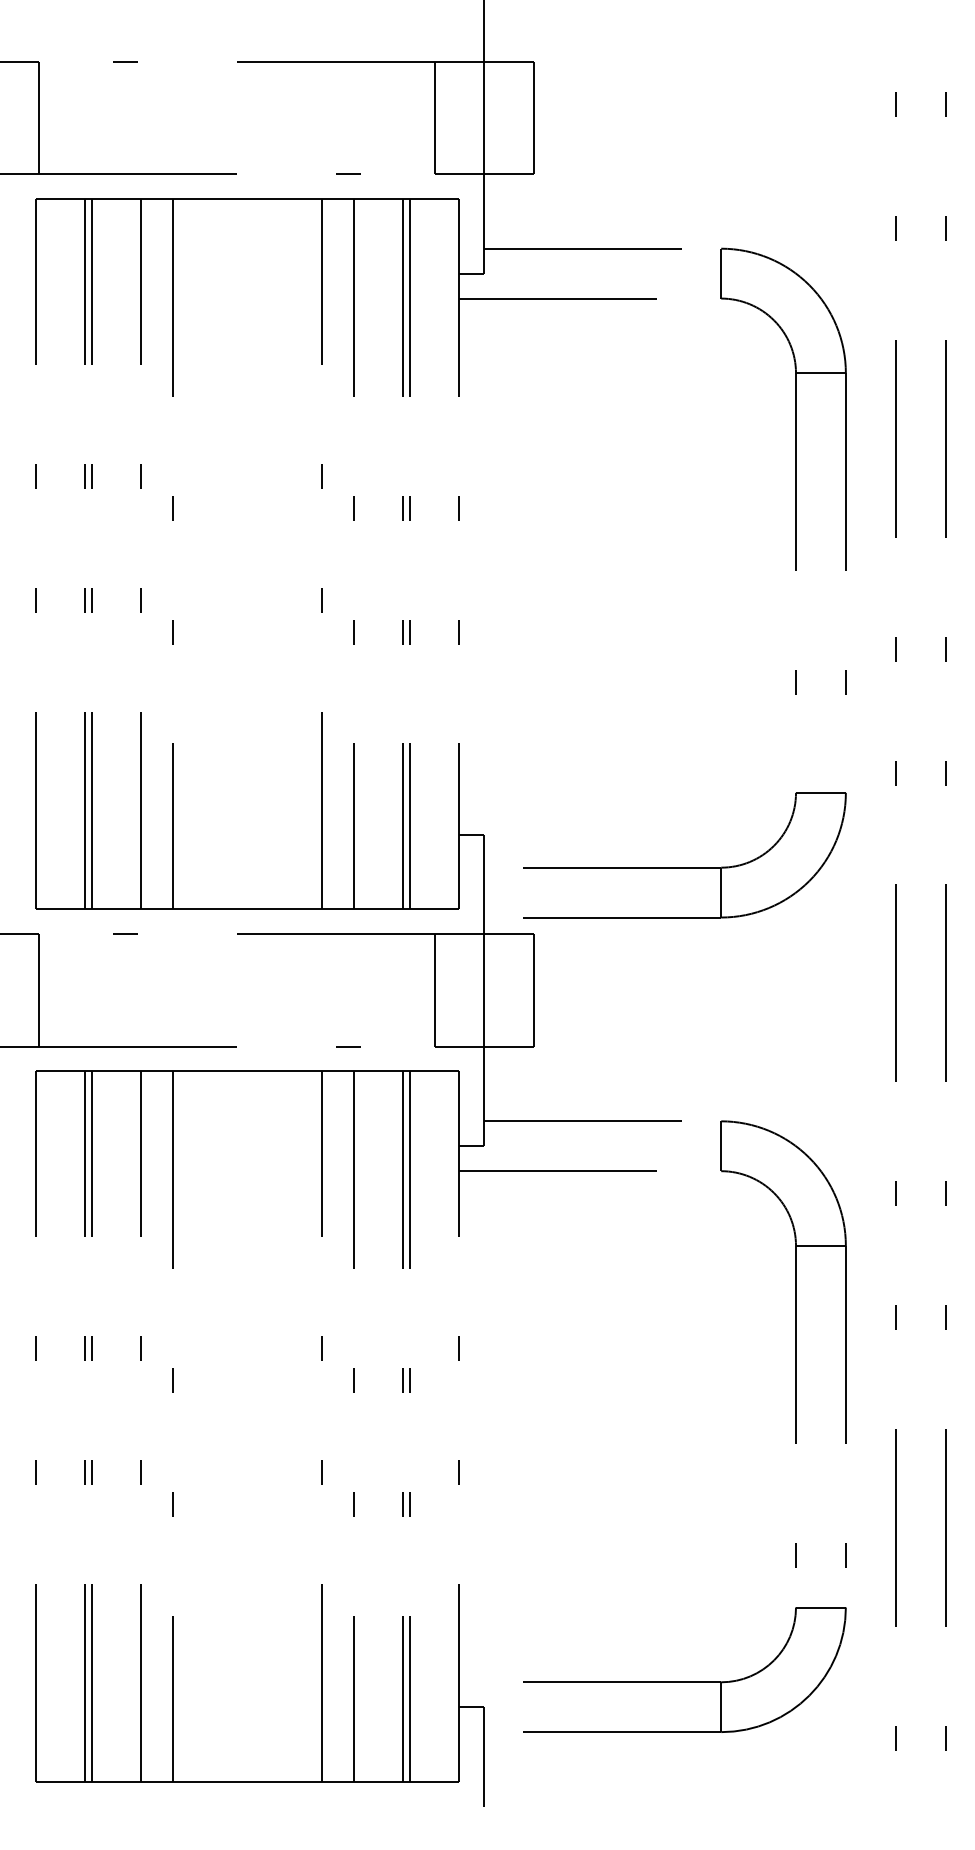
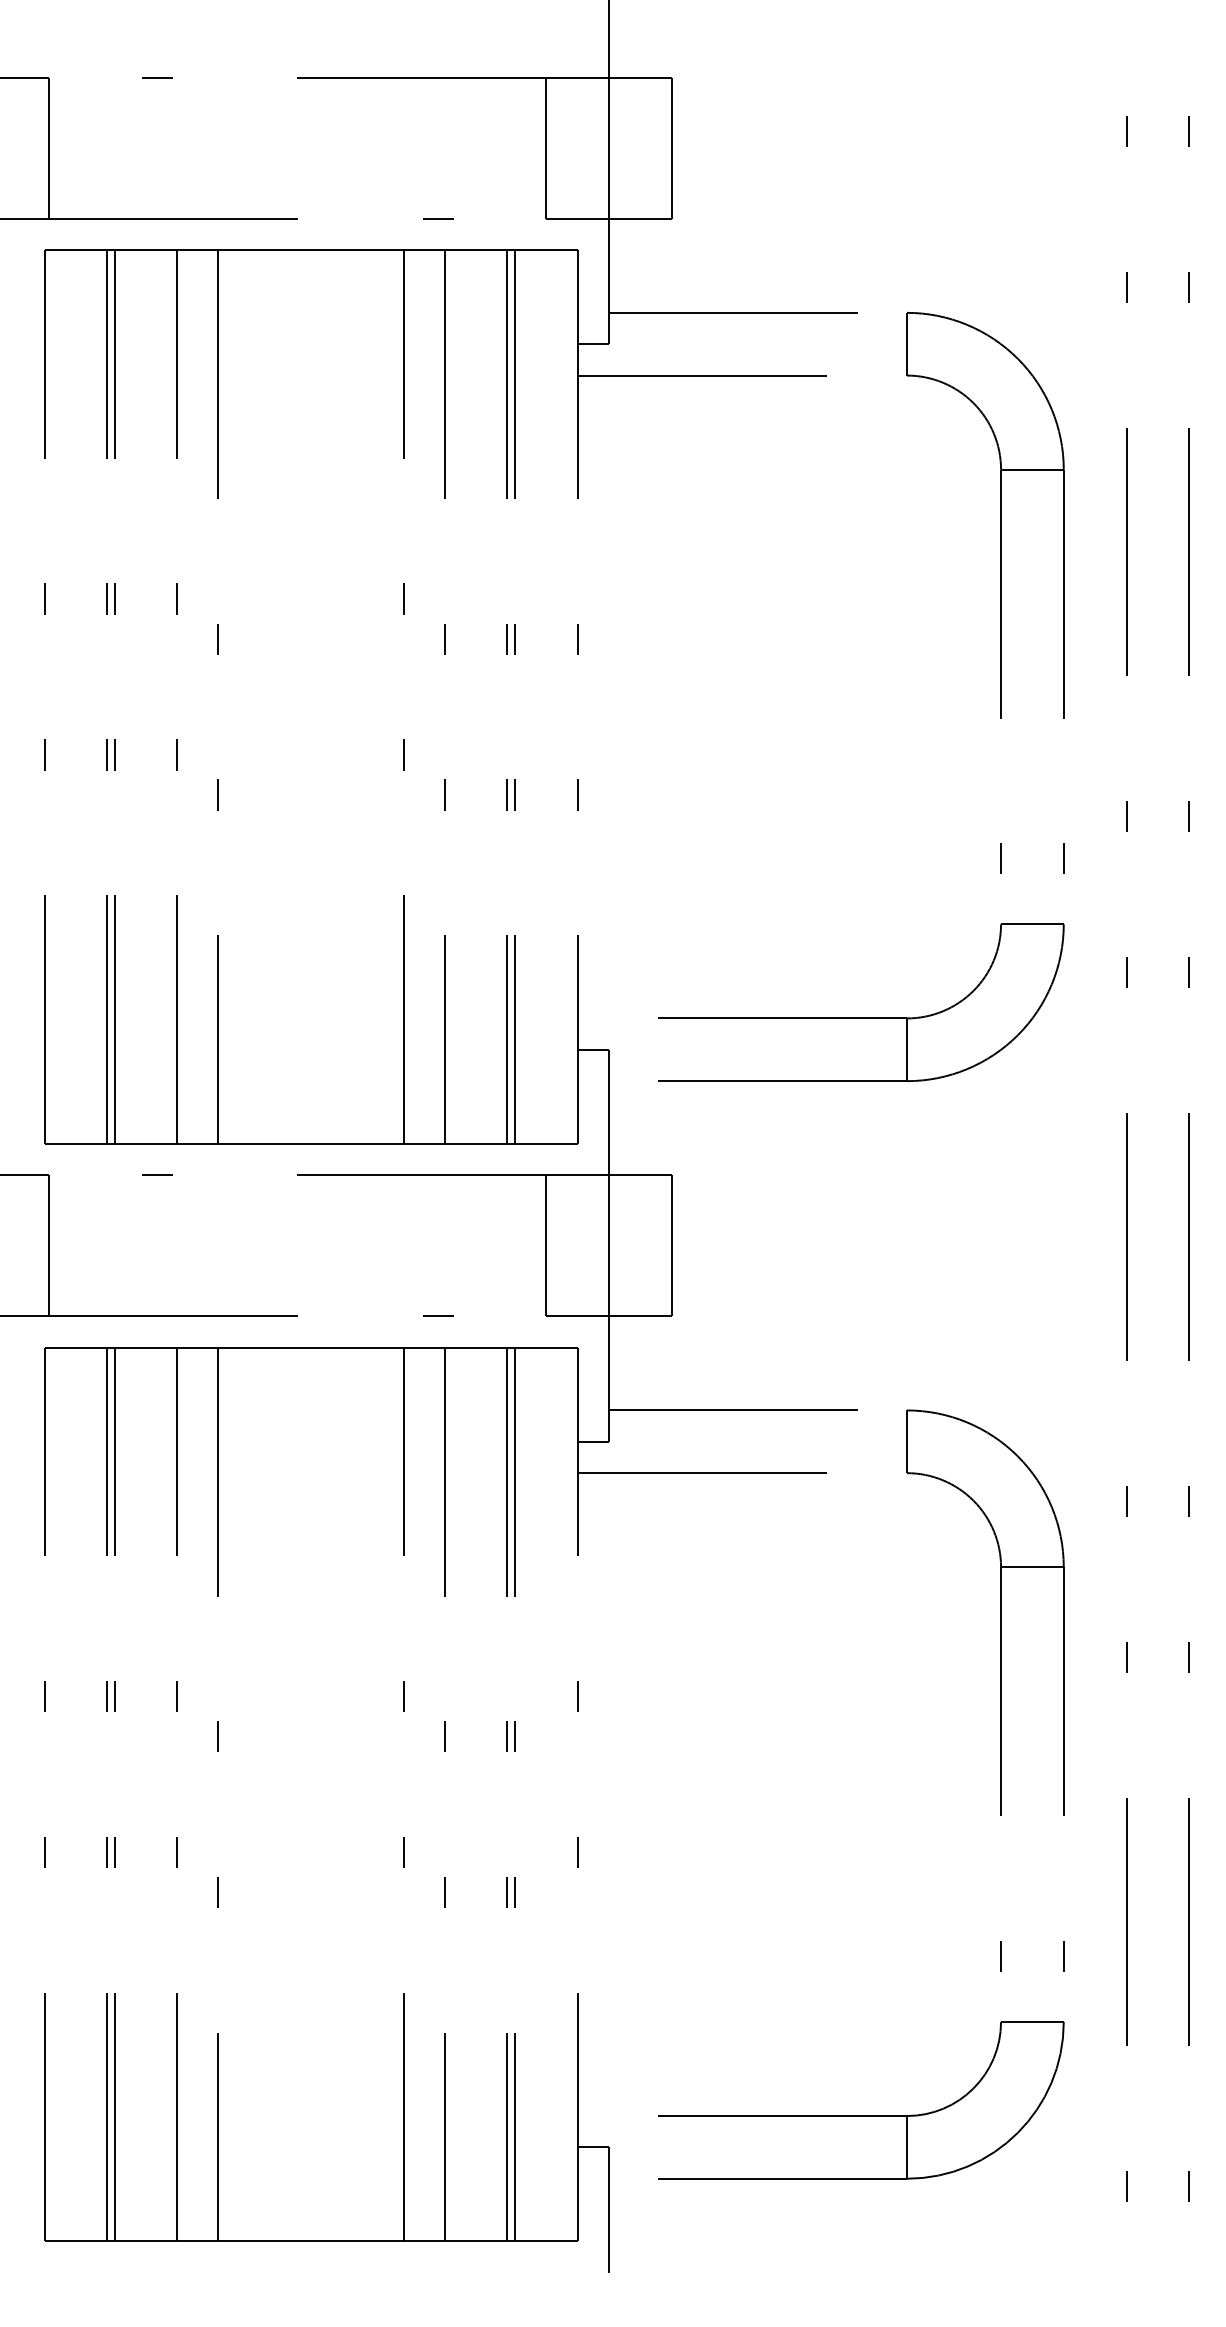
part: (684, 867) -> (860, 1018), moved

